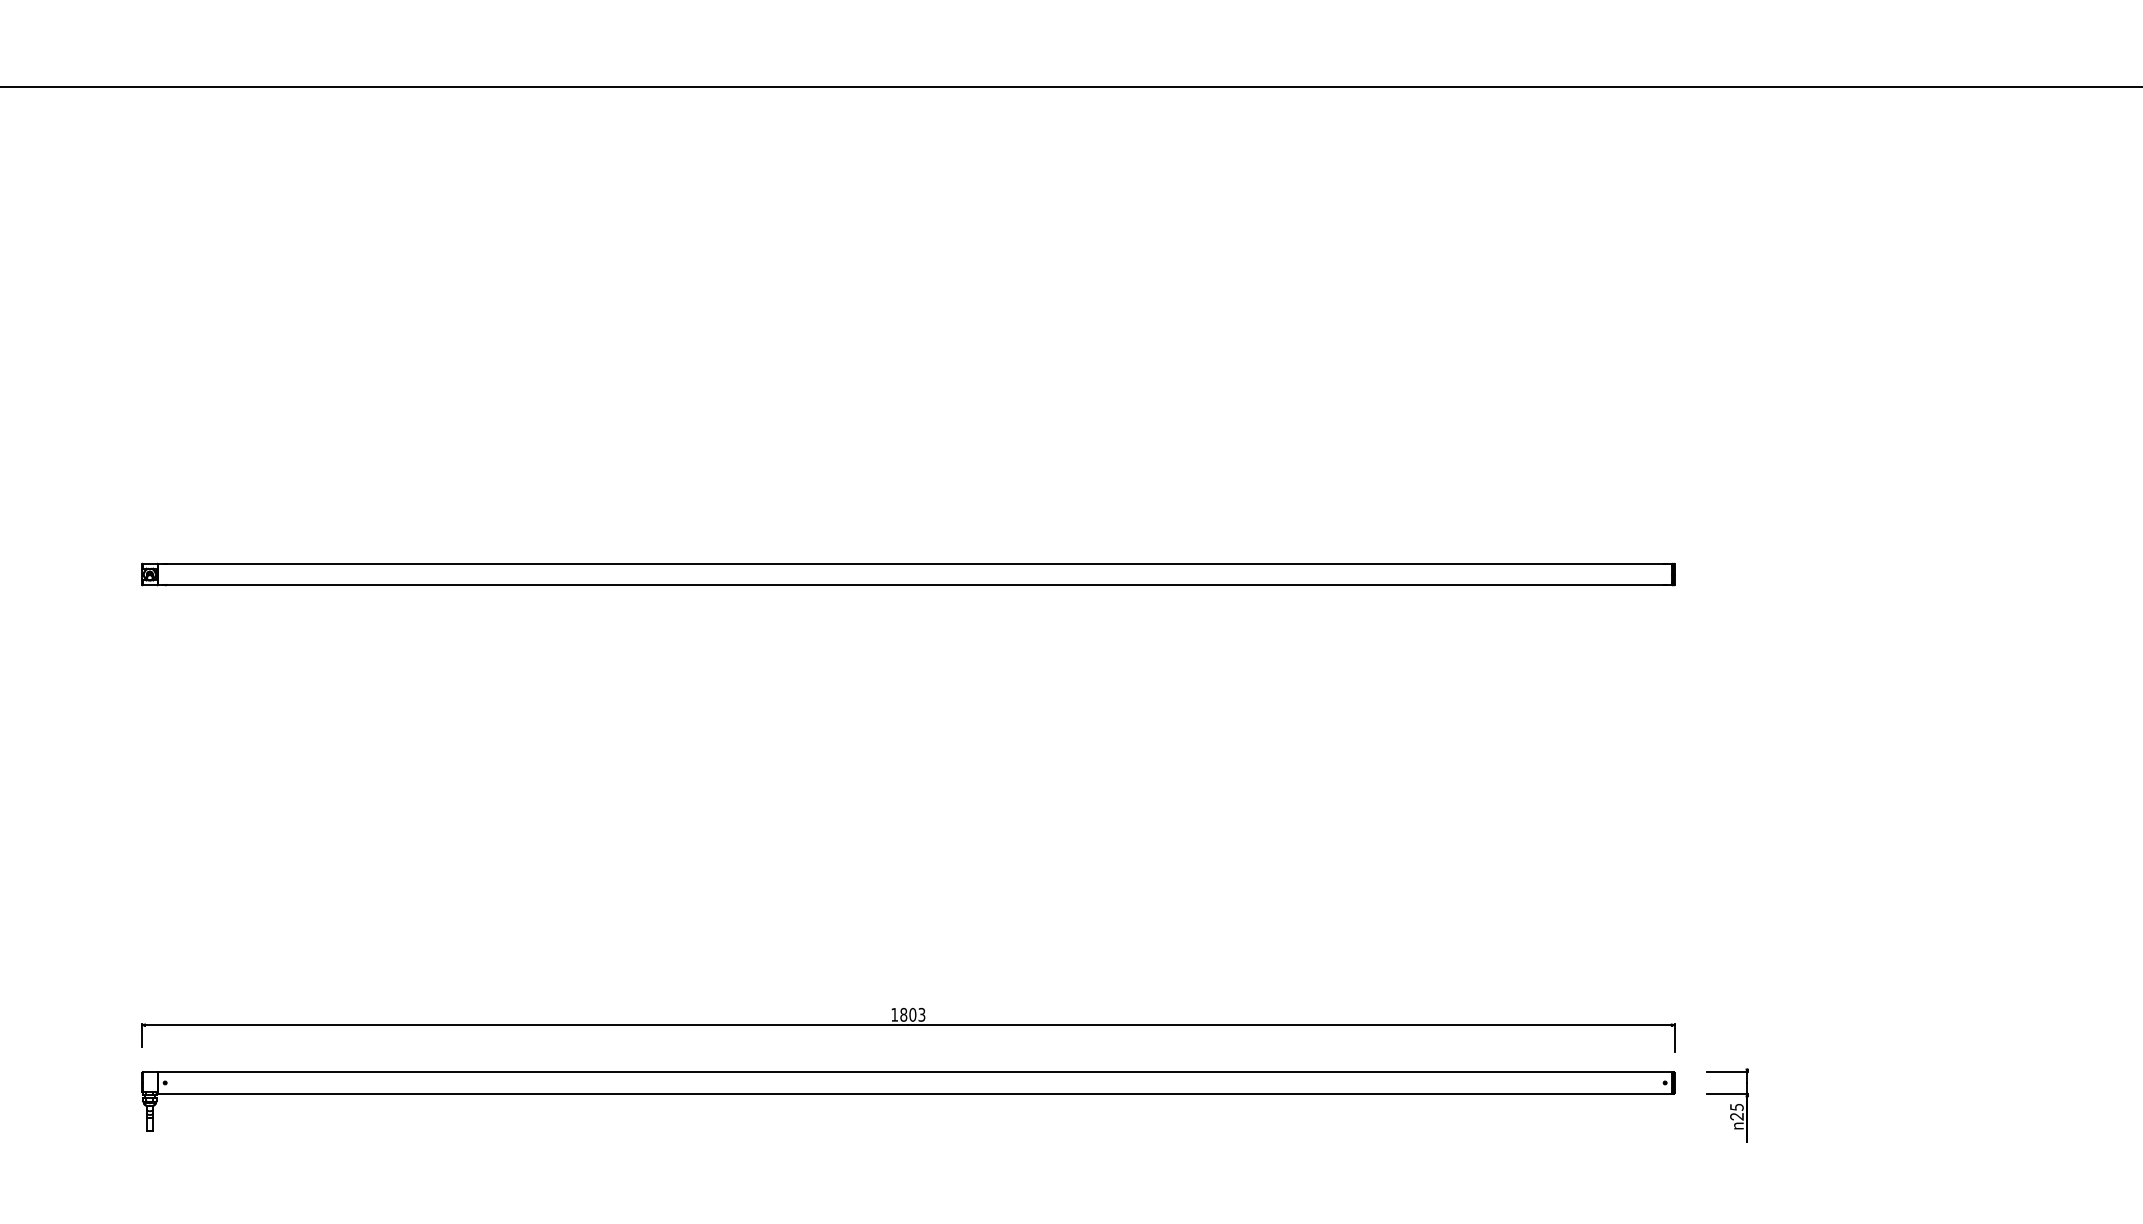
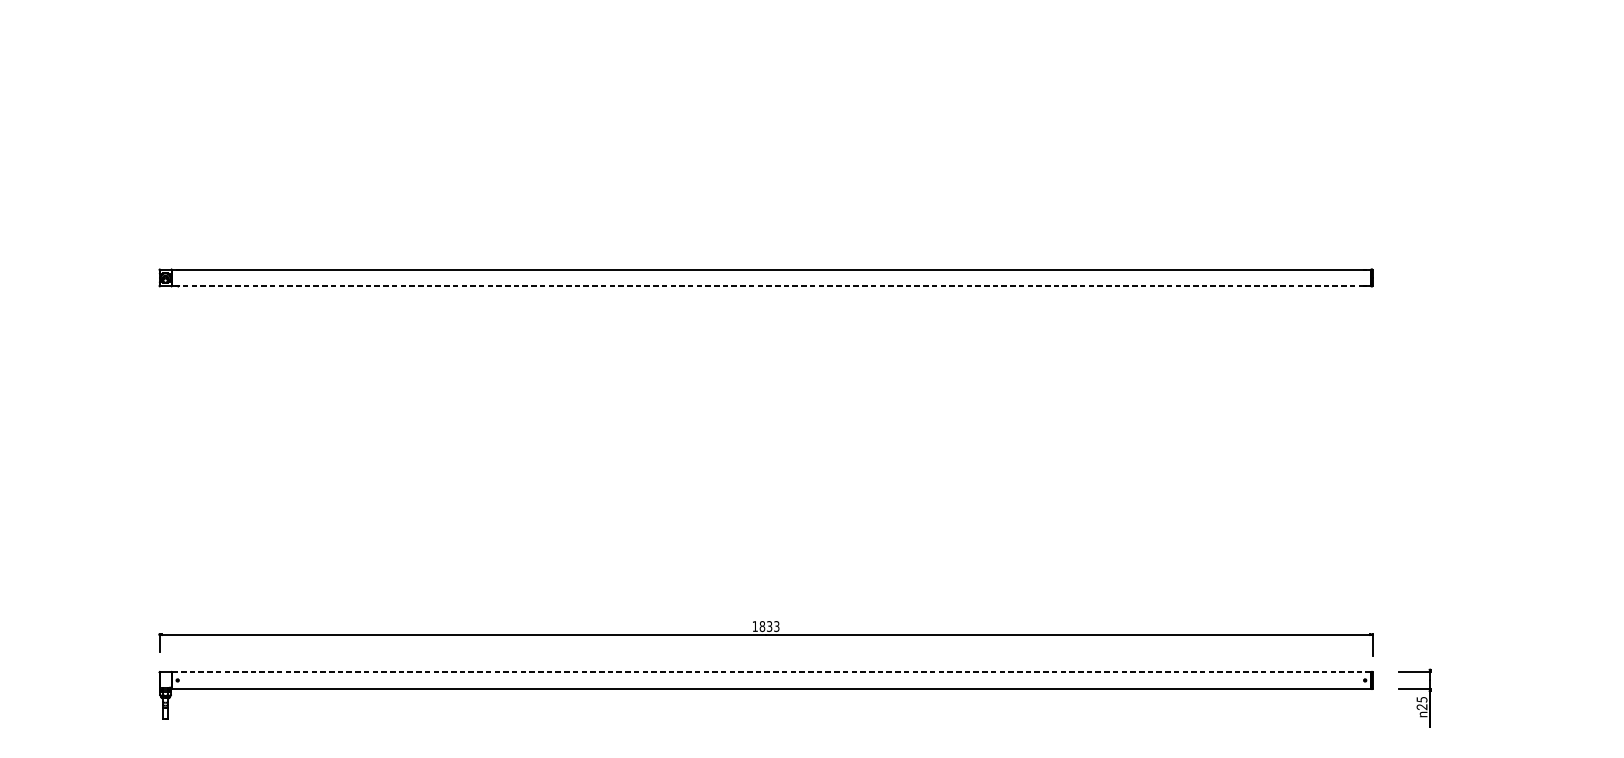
line: (914, 585) -> (770, 286), solid -> dashed
text: (912, 1014) -> (769, 626), 1803 -> 1833
line: (914, 1072) -> (770, 672), solid -> dashed

